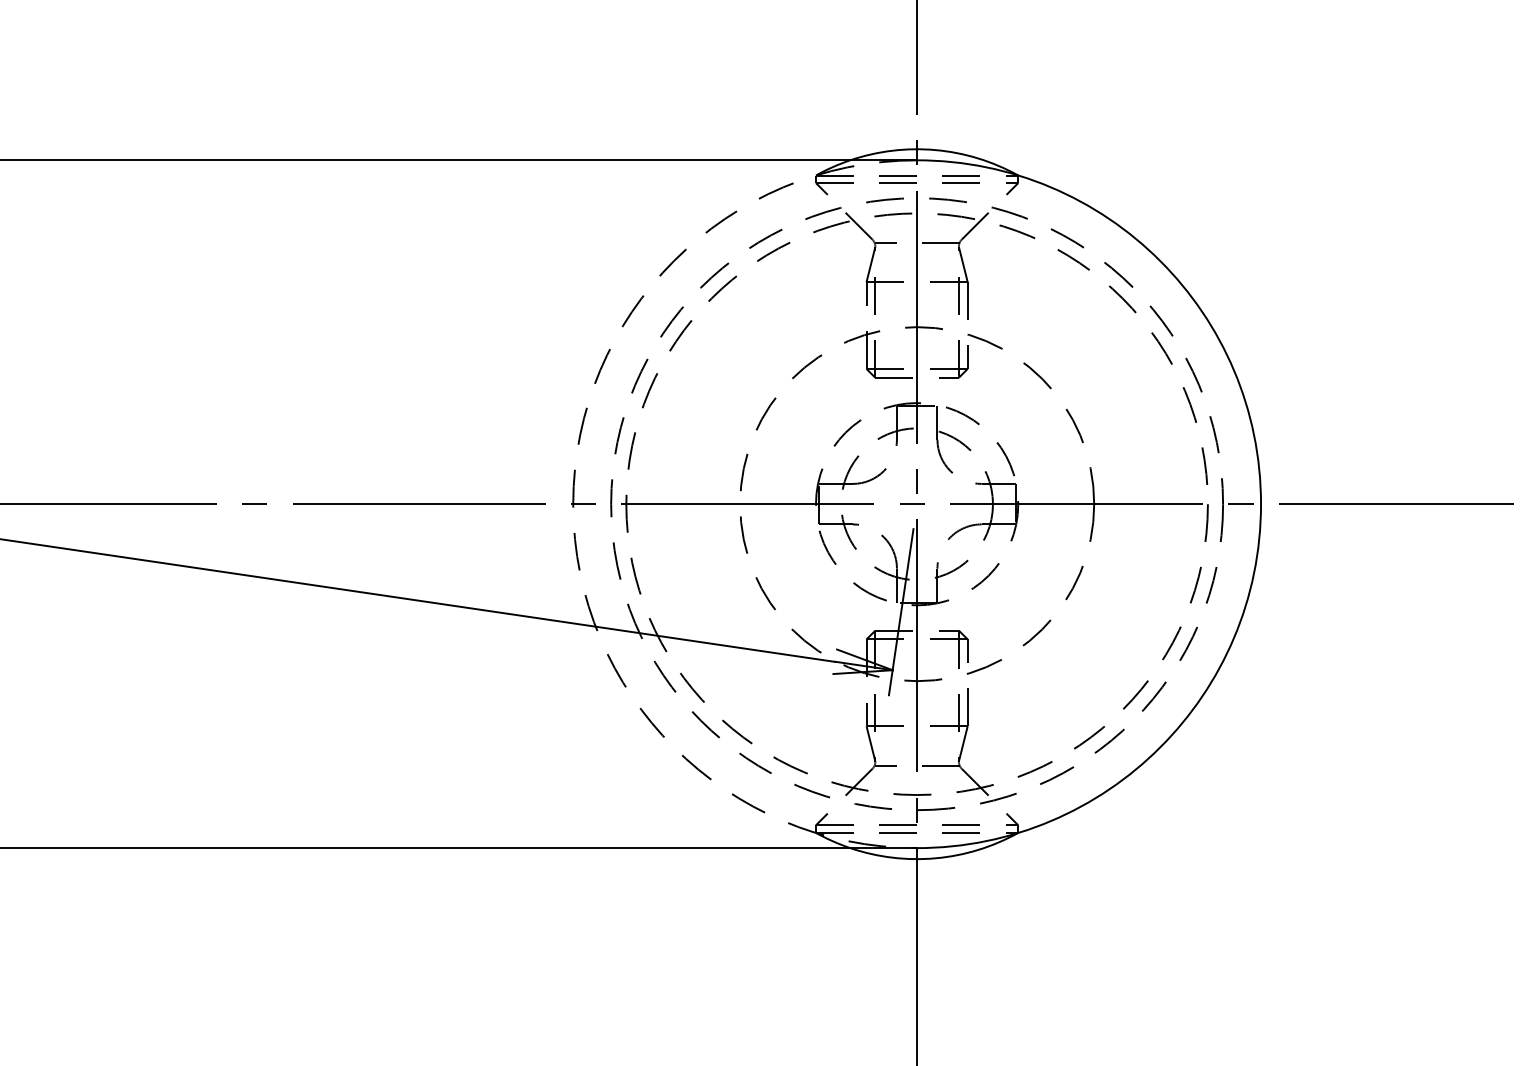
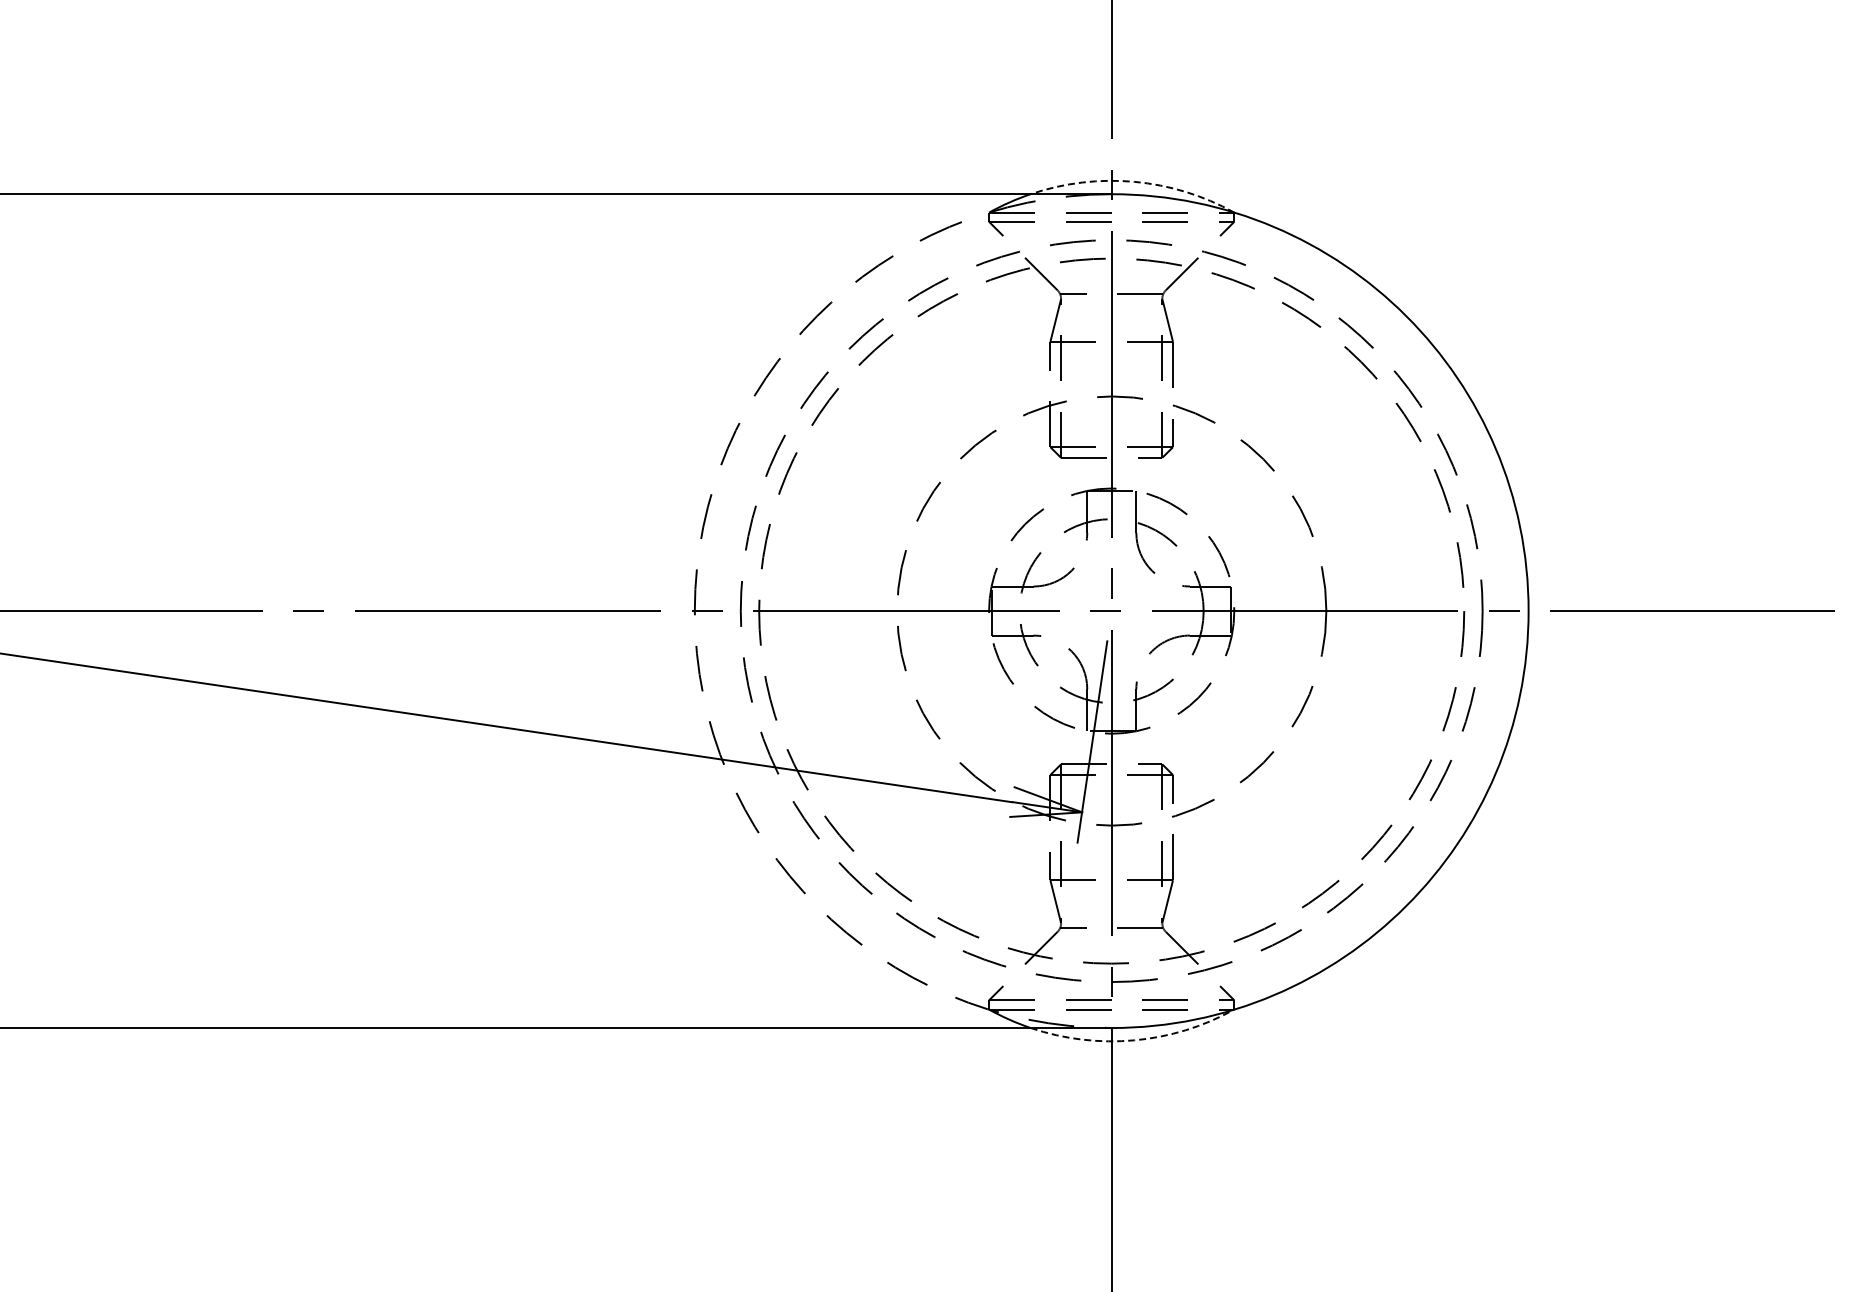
arc: (935, 149) -> (1134, 181), solid -> dashed
arc: (935, 858) -> (1134, 1040), solid -> dashed

